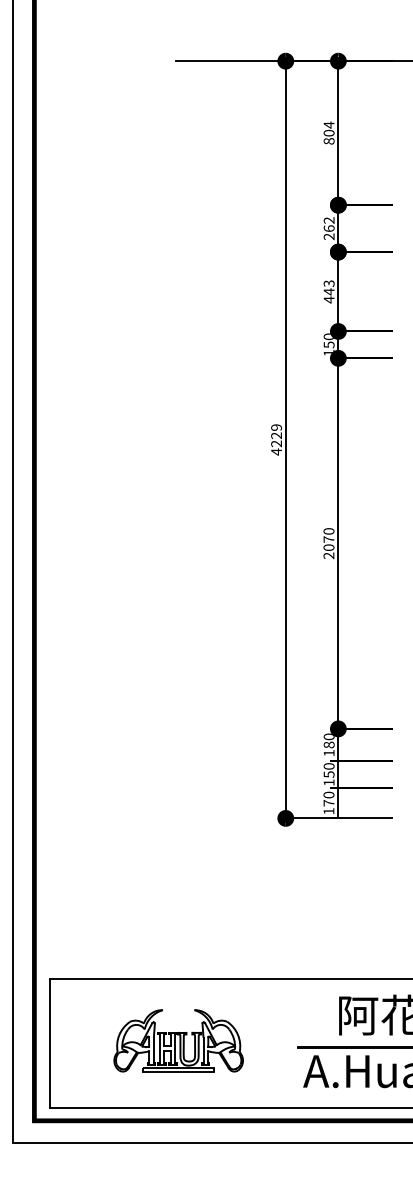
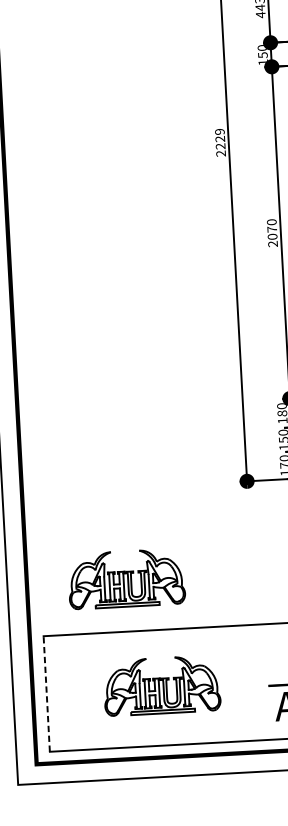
text: (276, 451) -> (220, 153), 4229 -> 2229
part: (145, 919) -> (126, 578), added
line: (49, 1043) -> (46, 694), solid -> dashed

